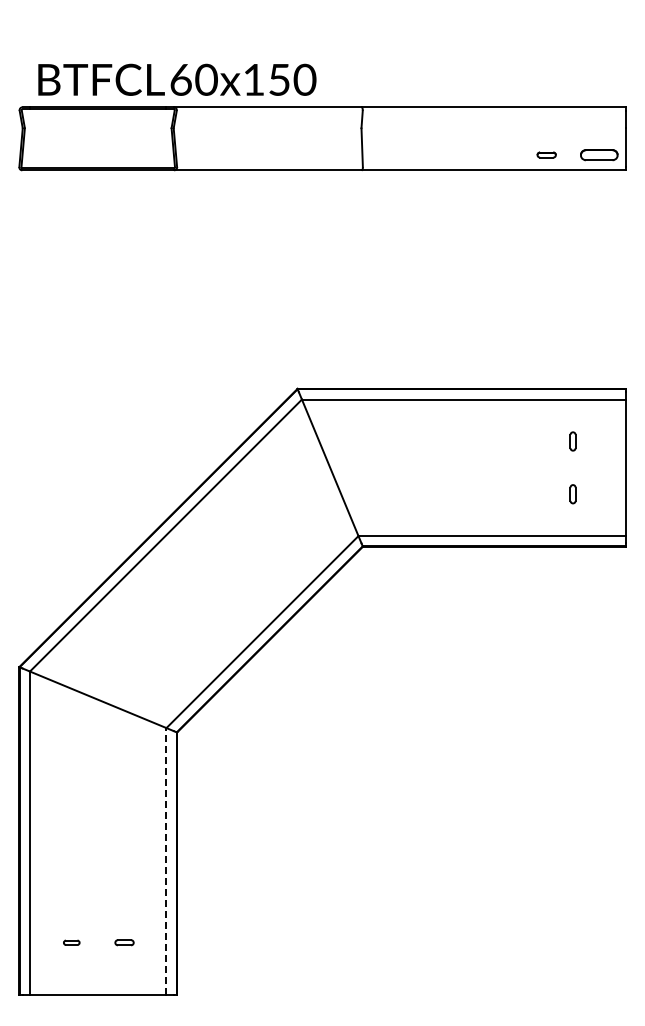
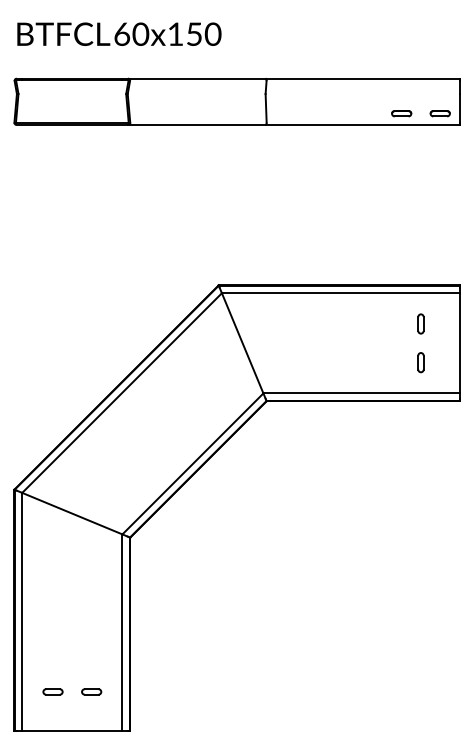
text: (177, 79) -> (119, 33), moved
part: (546, 154) -> (401, 113), size x1.43
part: (599, 154) -> (440, 113), size x0.71
part: (572, 441) -> (420, 324), size x1.43
part: (572, 494) -> (420, 362), size x1.43
line: (166, 861) -> (122, 632), dashed -> solid
part: (71, 942) -> (52, 691), size x1.67
part: (124, 942) -> (91, 691), size x1.43

